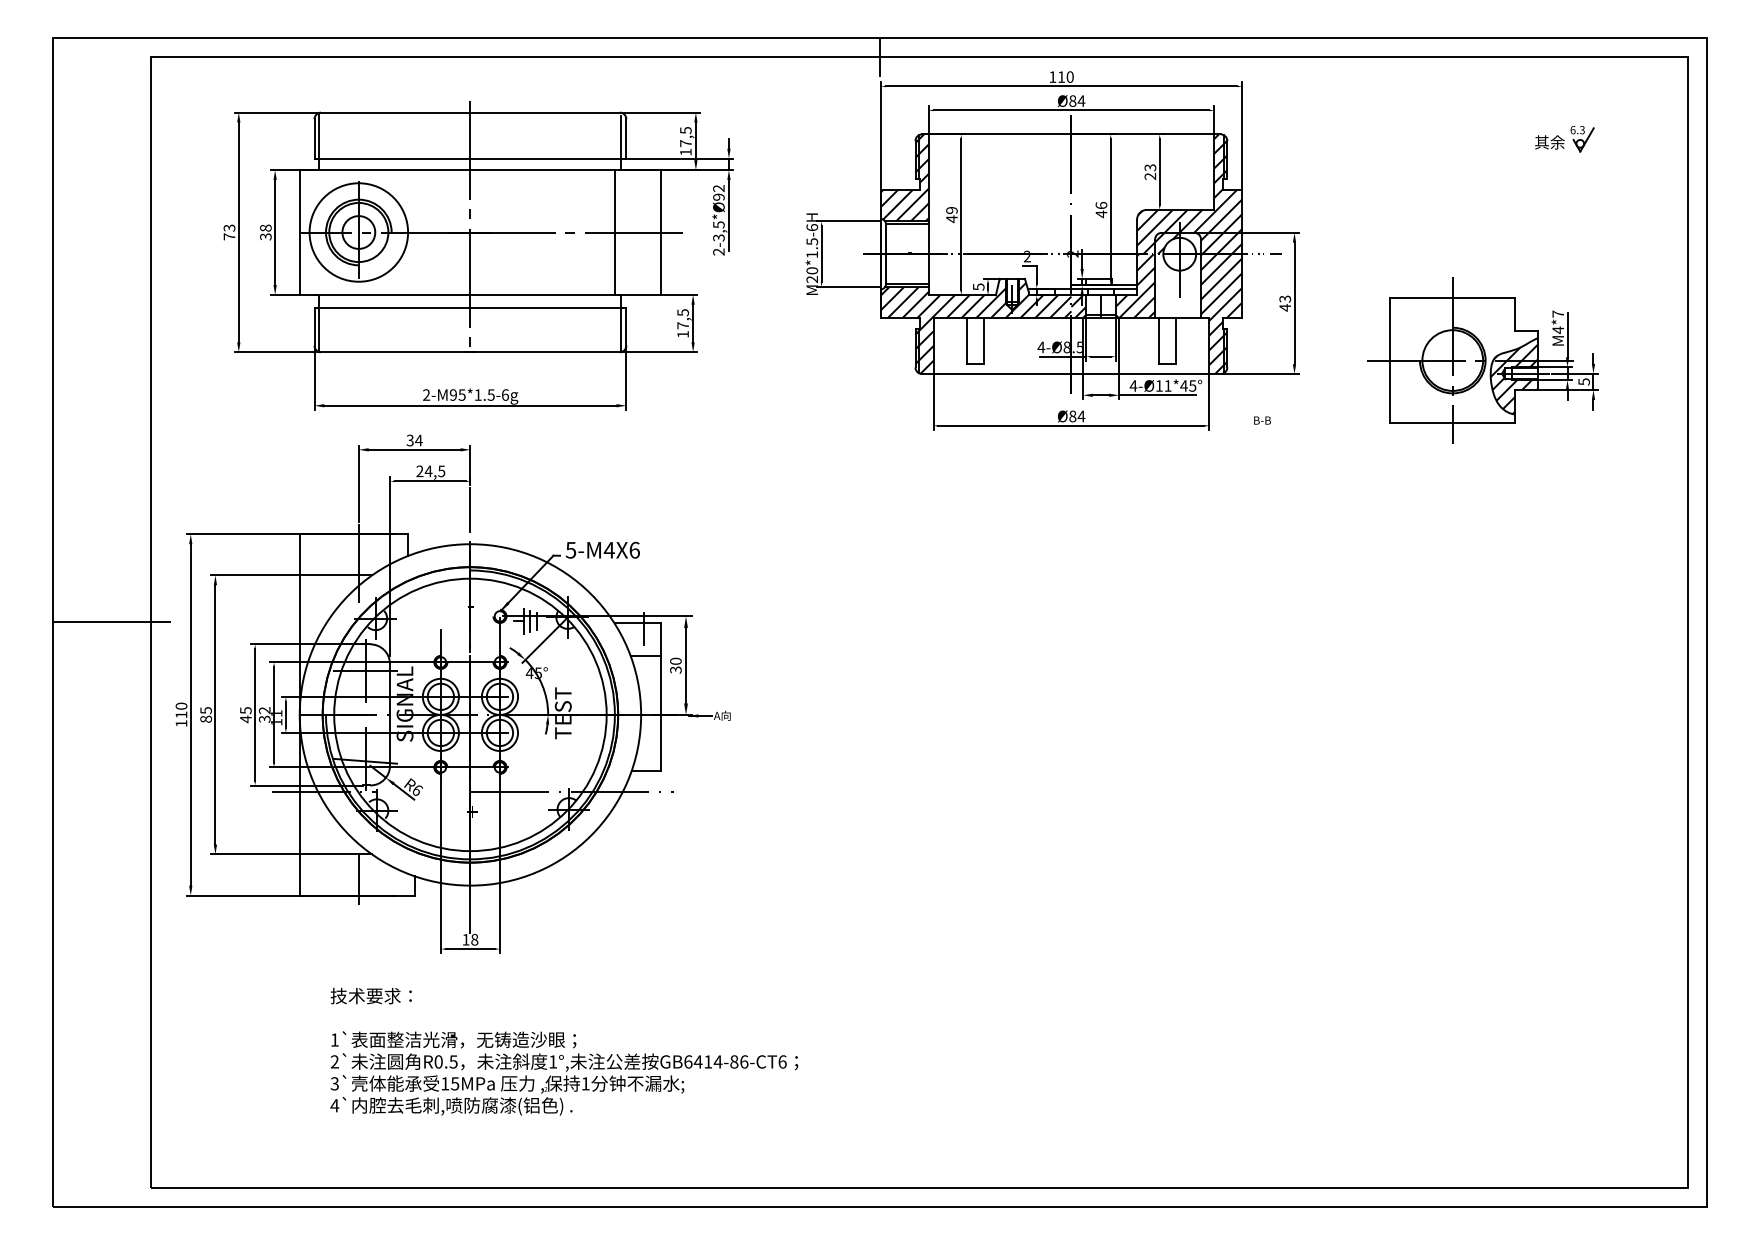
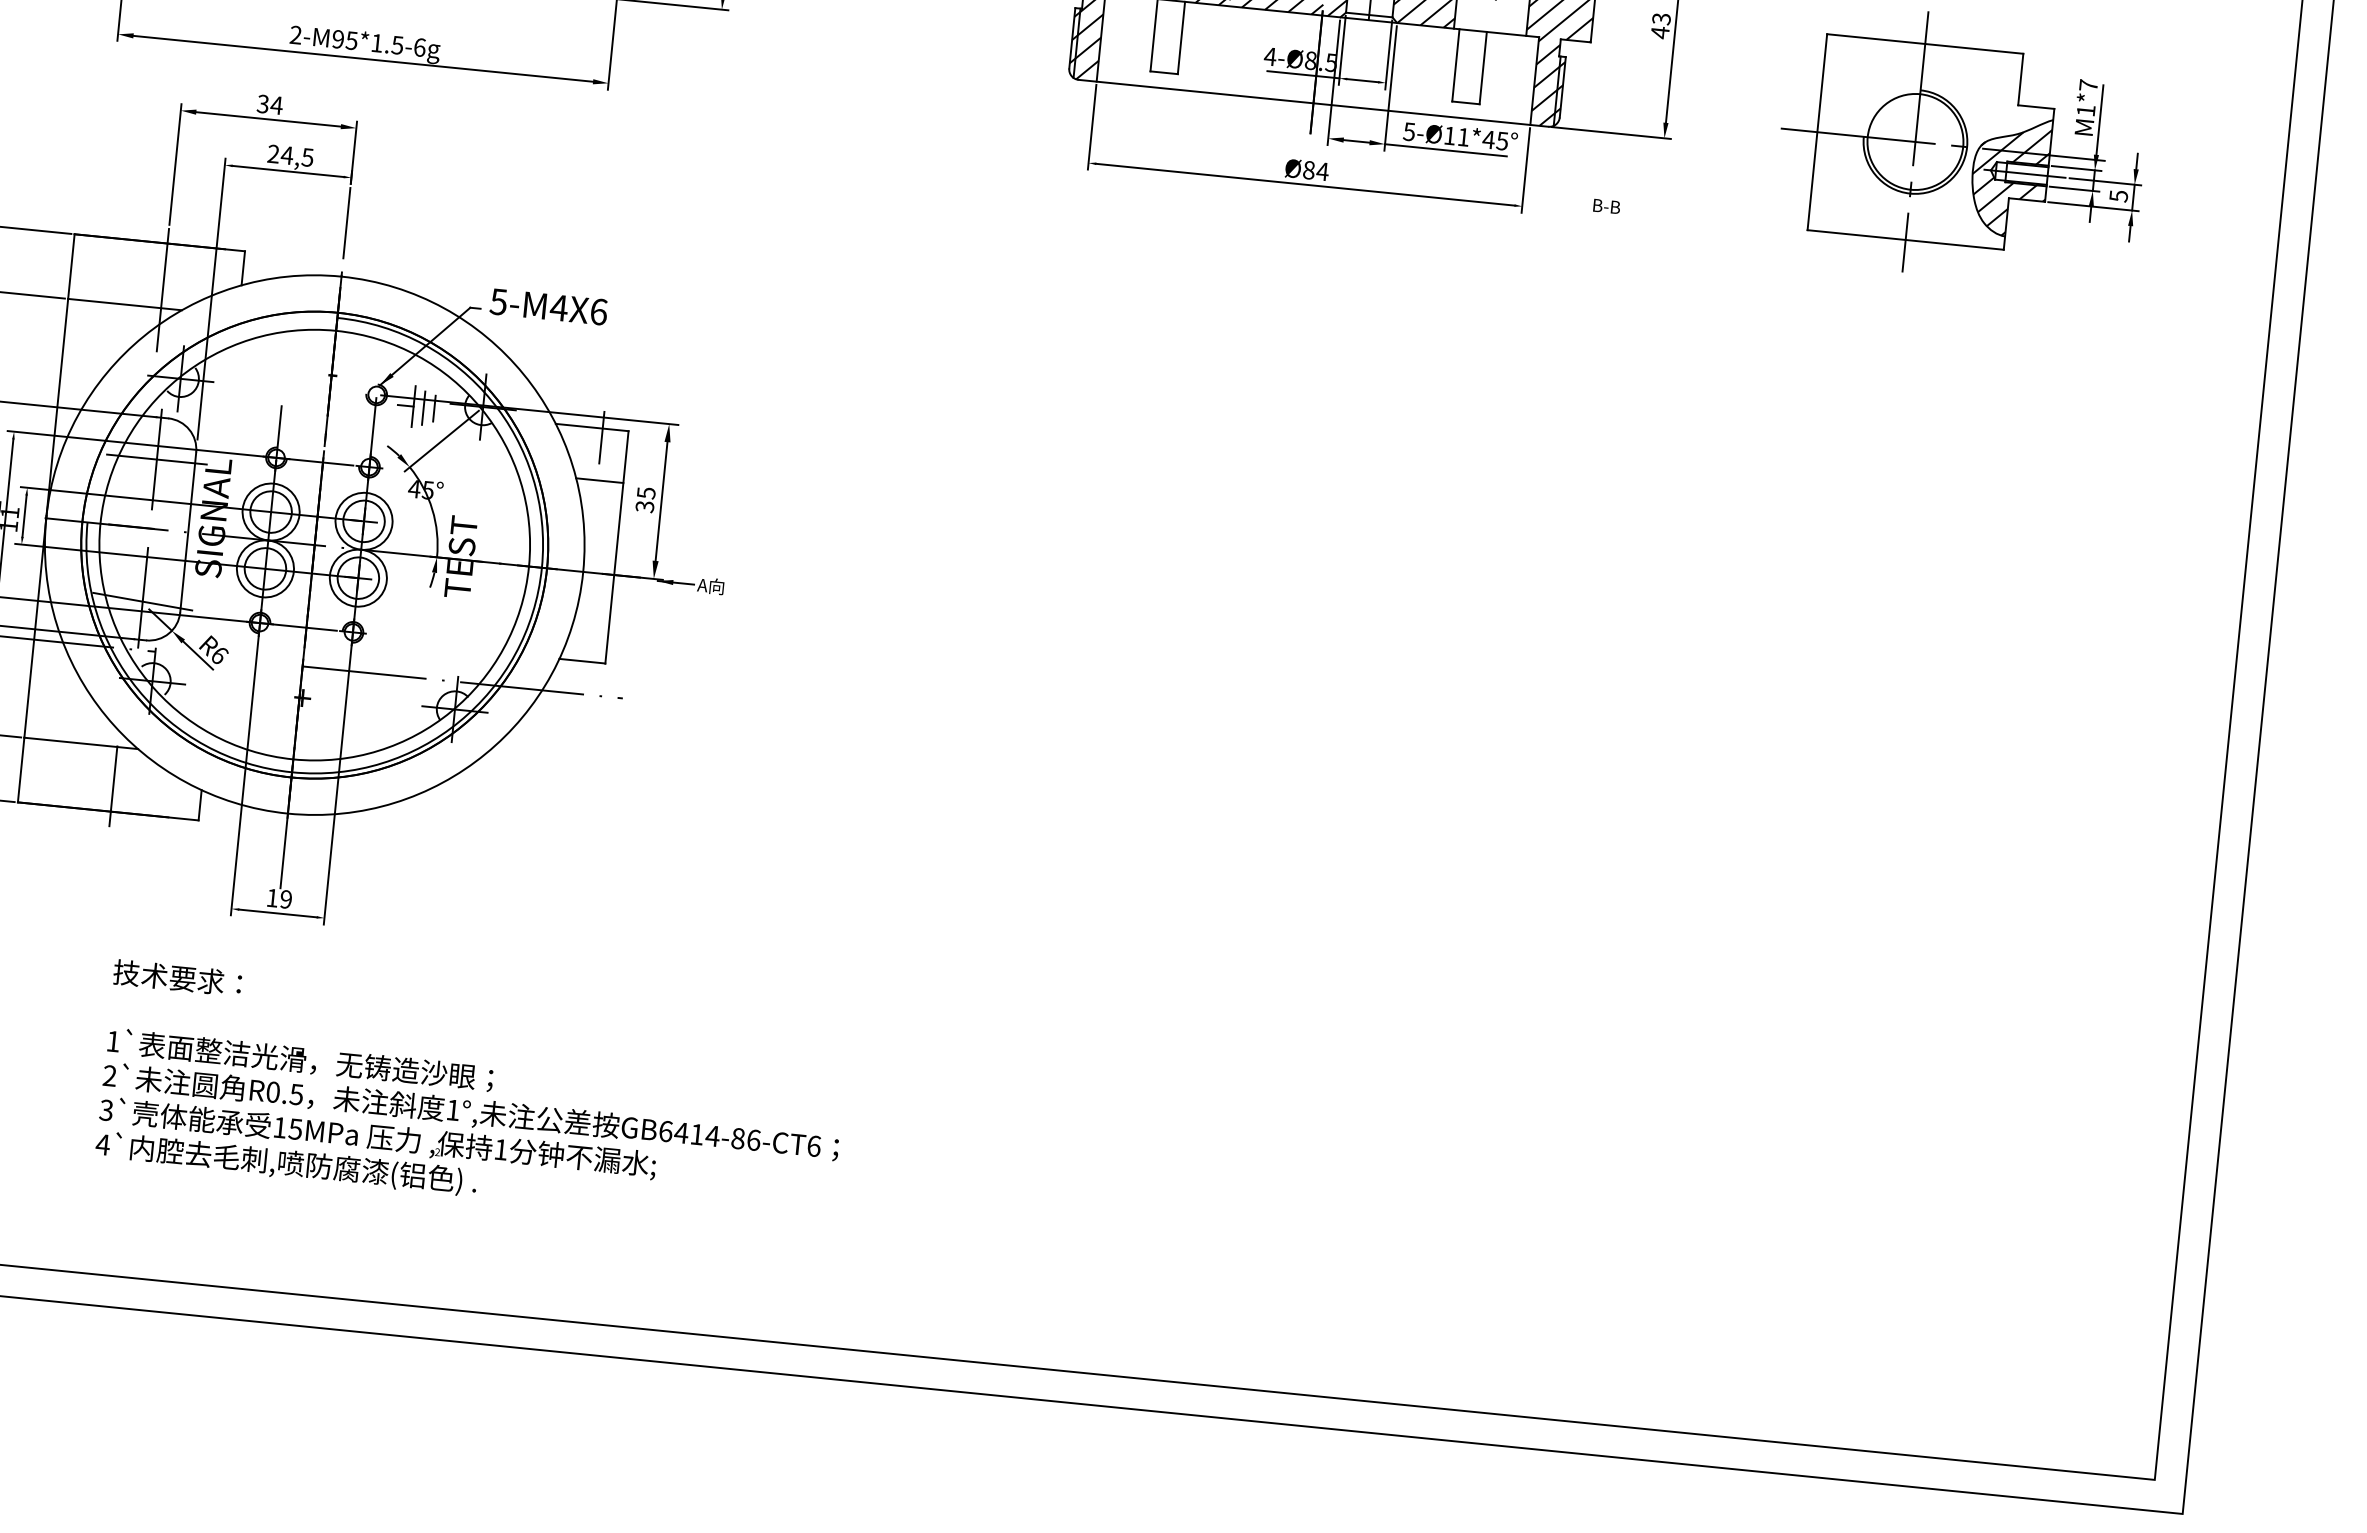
text: (1557, 330) -> (2084, 111), M4*7 -> M1*7
text: (1133, 385) -> (1409, 131), 4-Ø11*45° -> 5-Ø11*45°
text: (675, 660) -> (645, 491), 30 -> 35
text: (474, 939) -> (285, 898), 18 -> 19
text: (564, 1051) -> (472, 1095), moved

